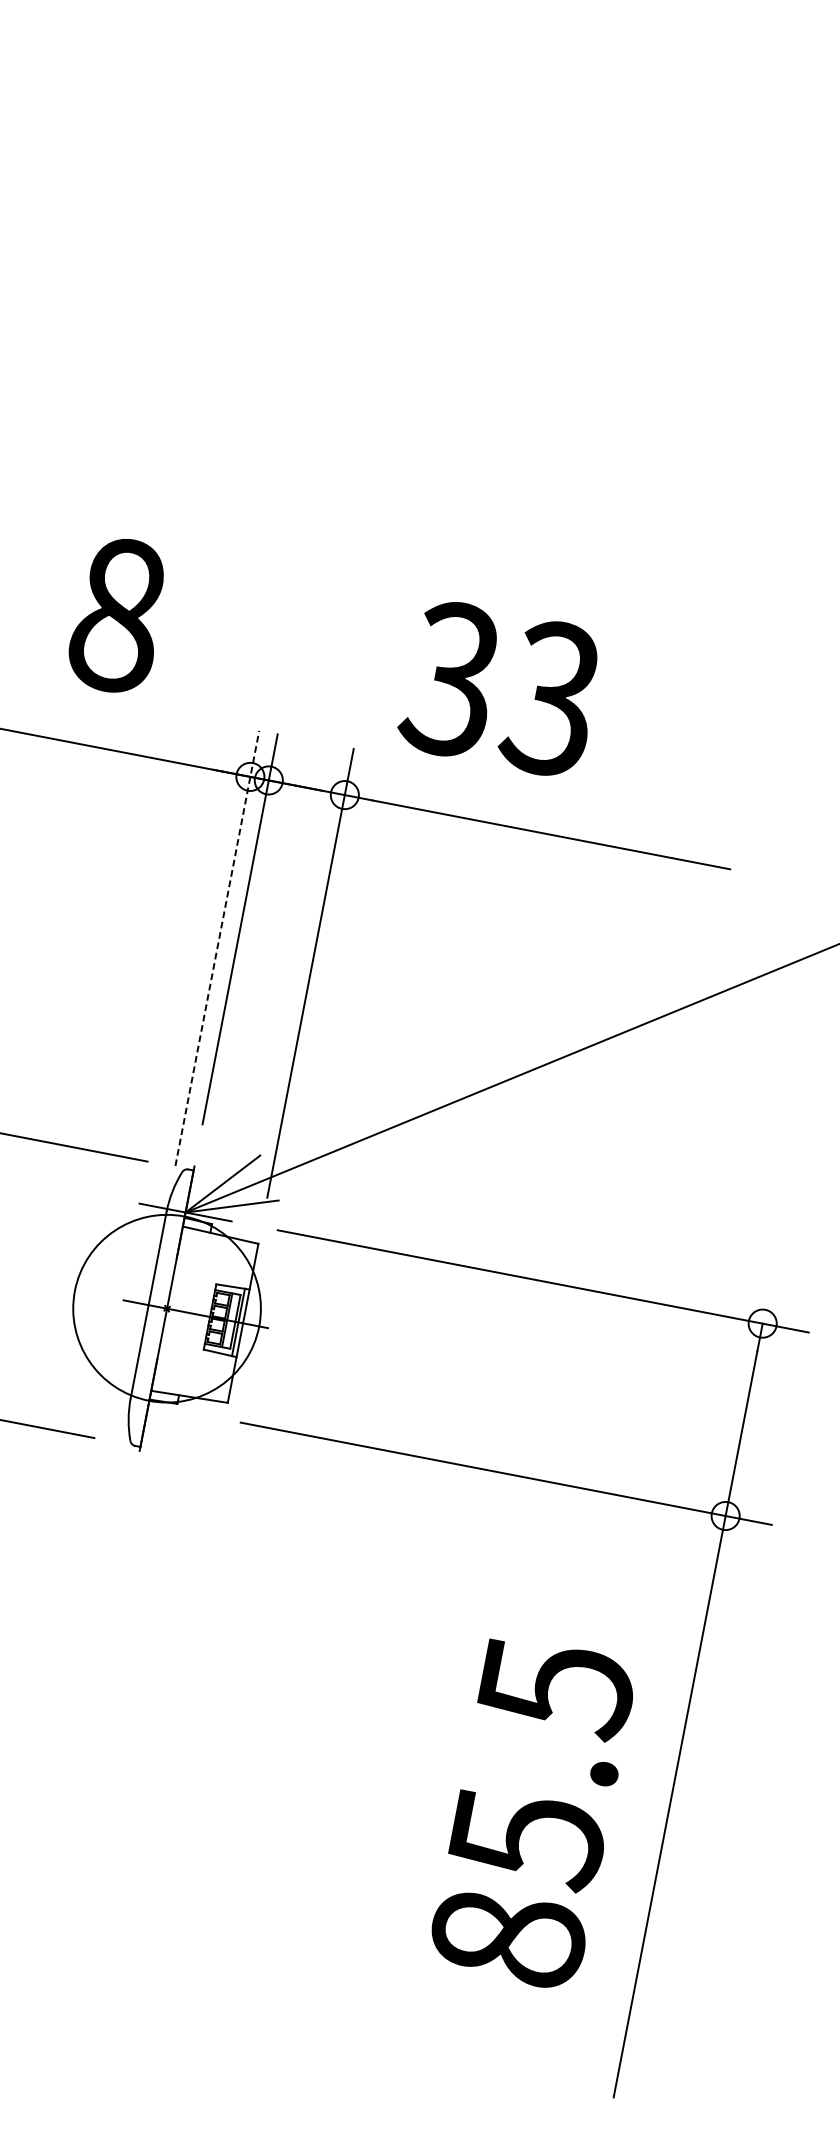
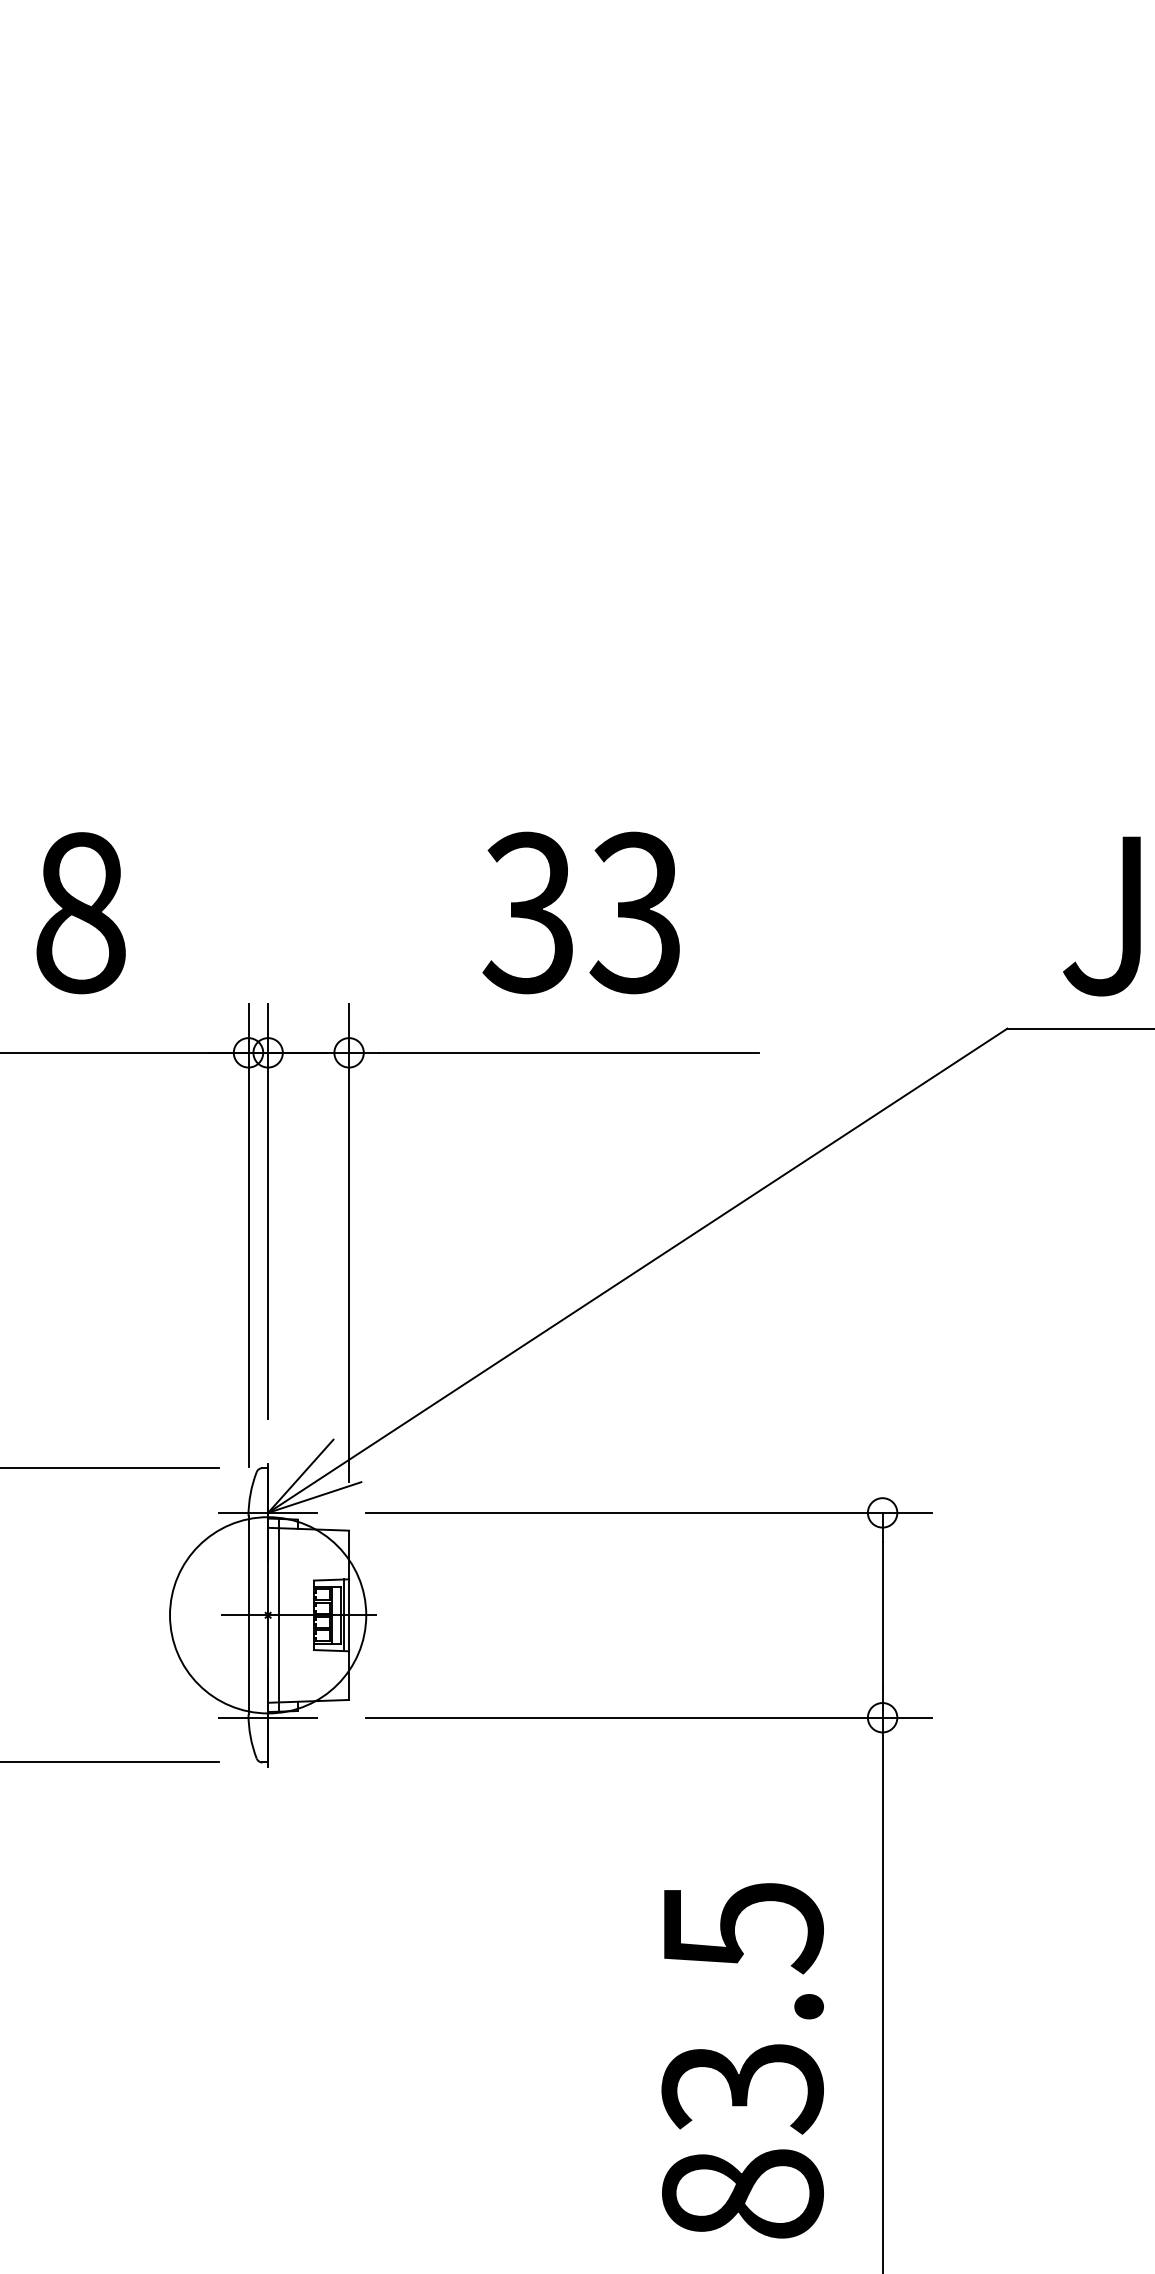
text: (500, 688) -> (580, 912), moved
line: (217, 948) -> (248, 1235), dashed -> solid
line: (177, 1309) -> (279, 1614), added
line: (148, 1404) -> (268, 1717), added
text: (526, 1839) -> (742, 2089), 85.5 -> 83.5

